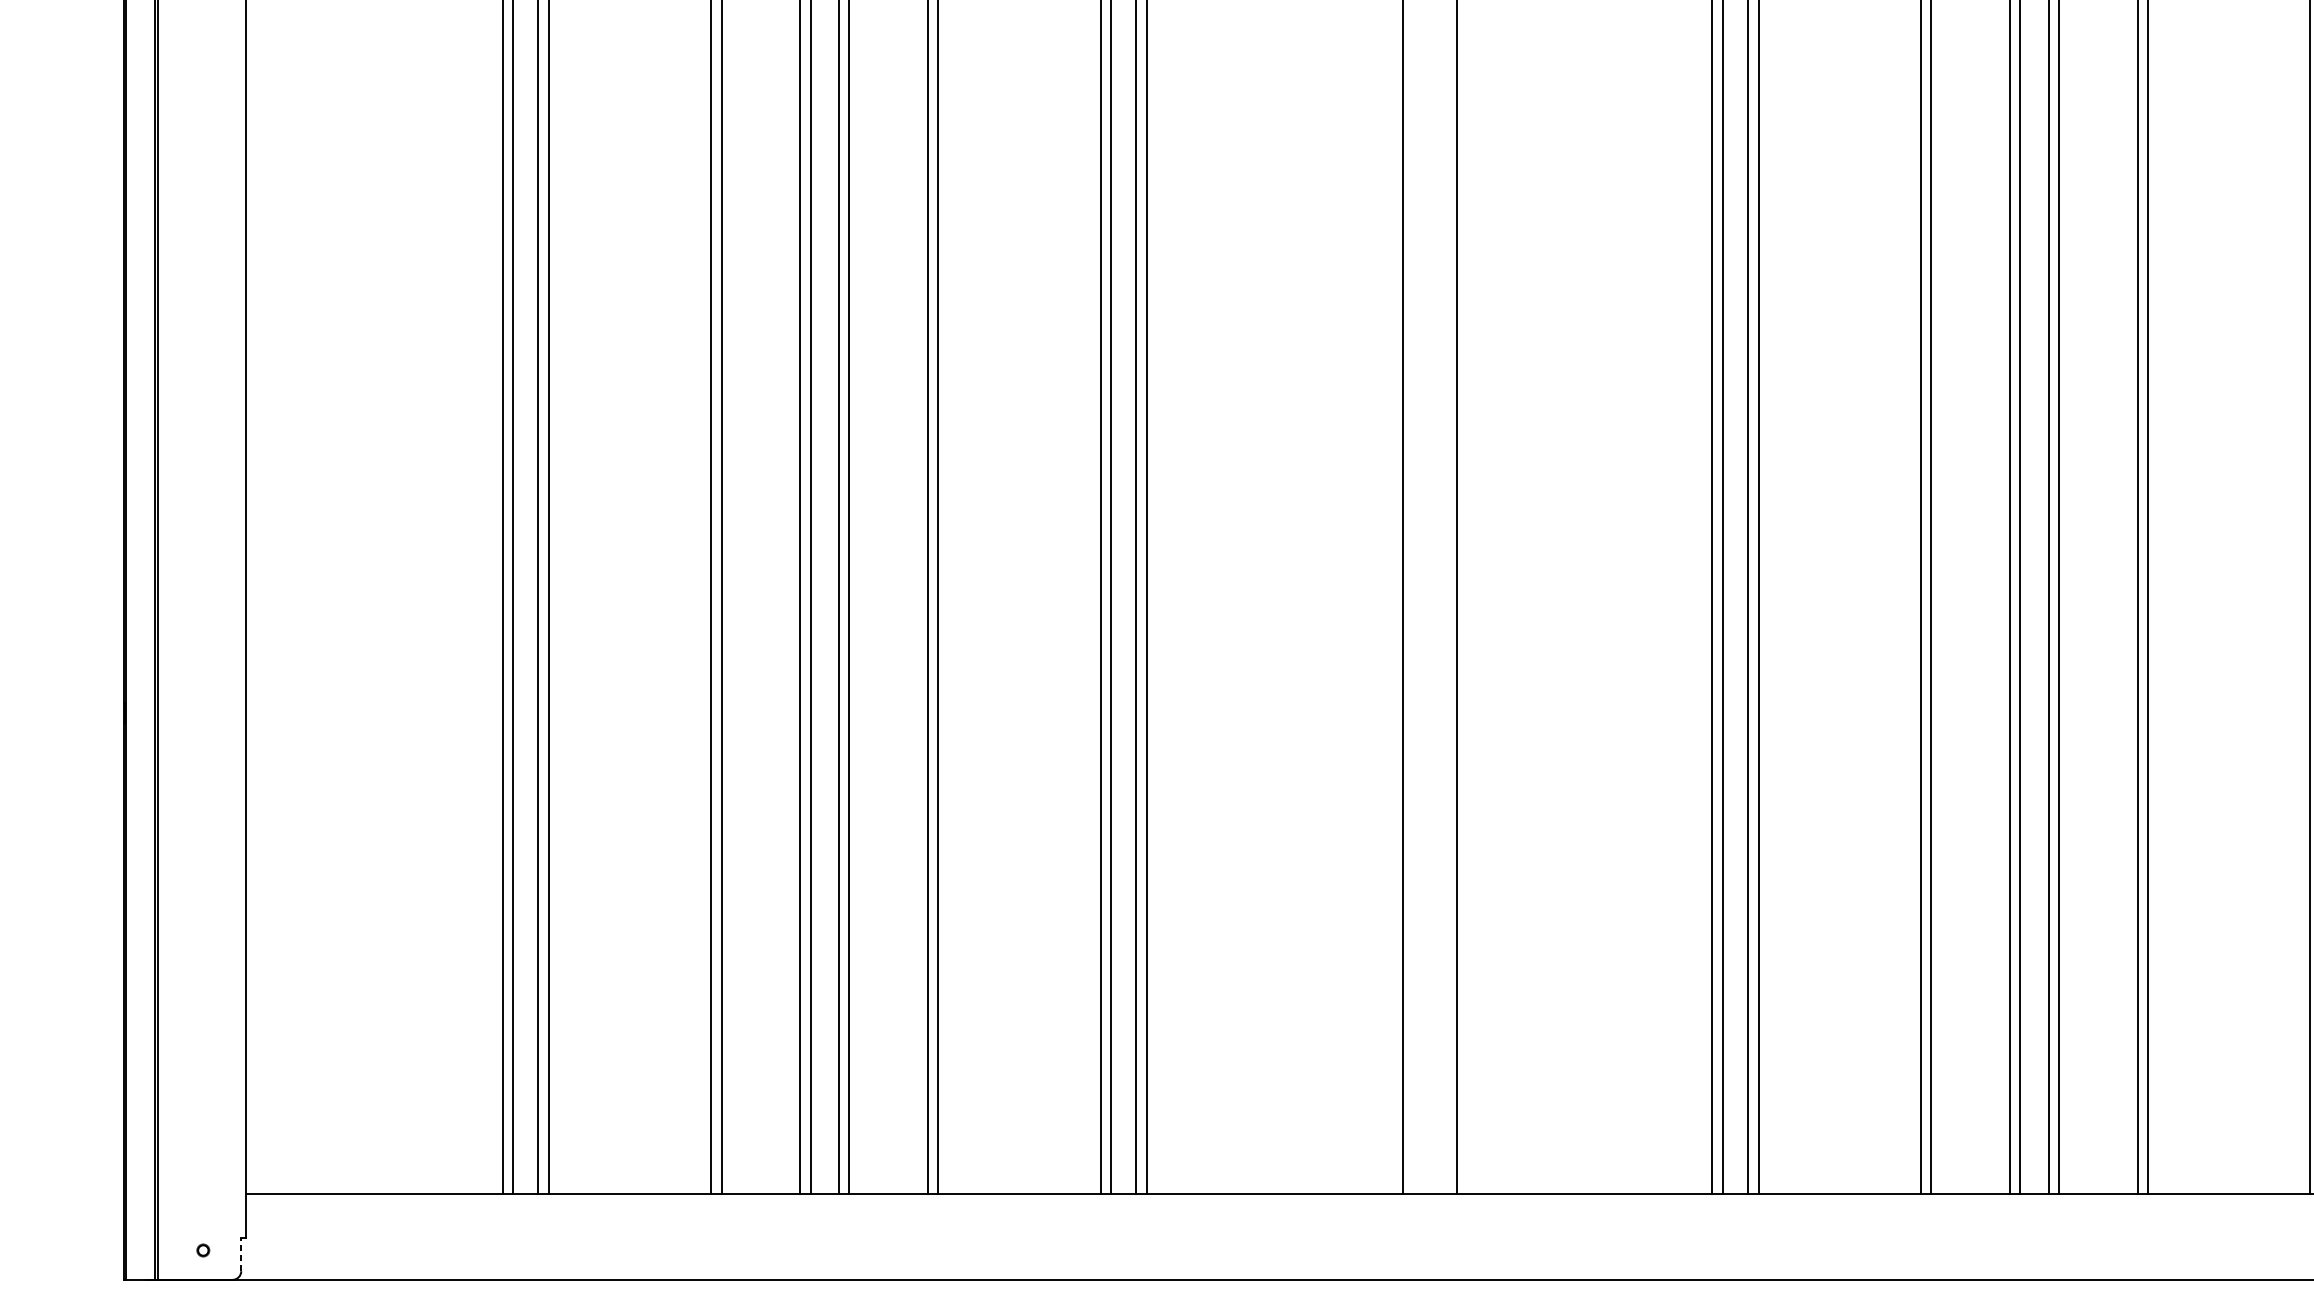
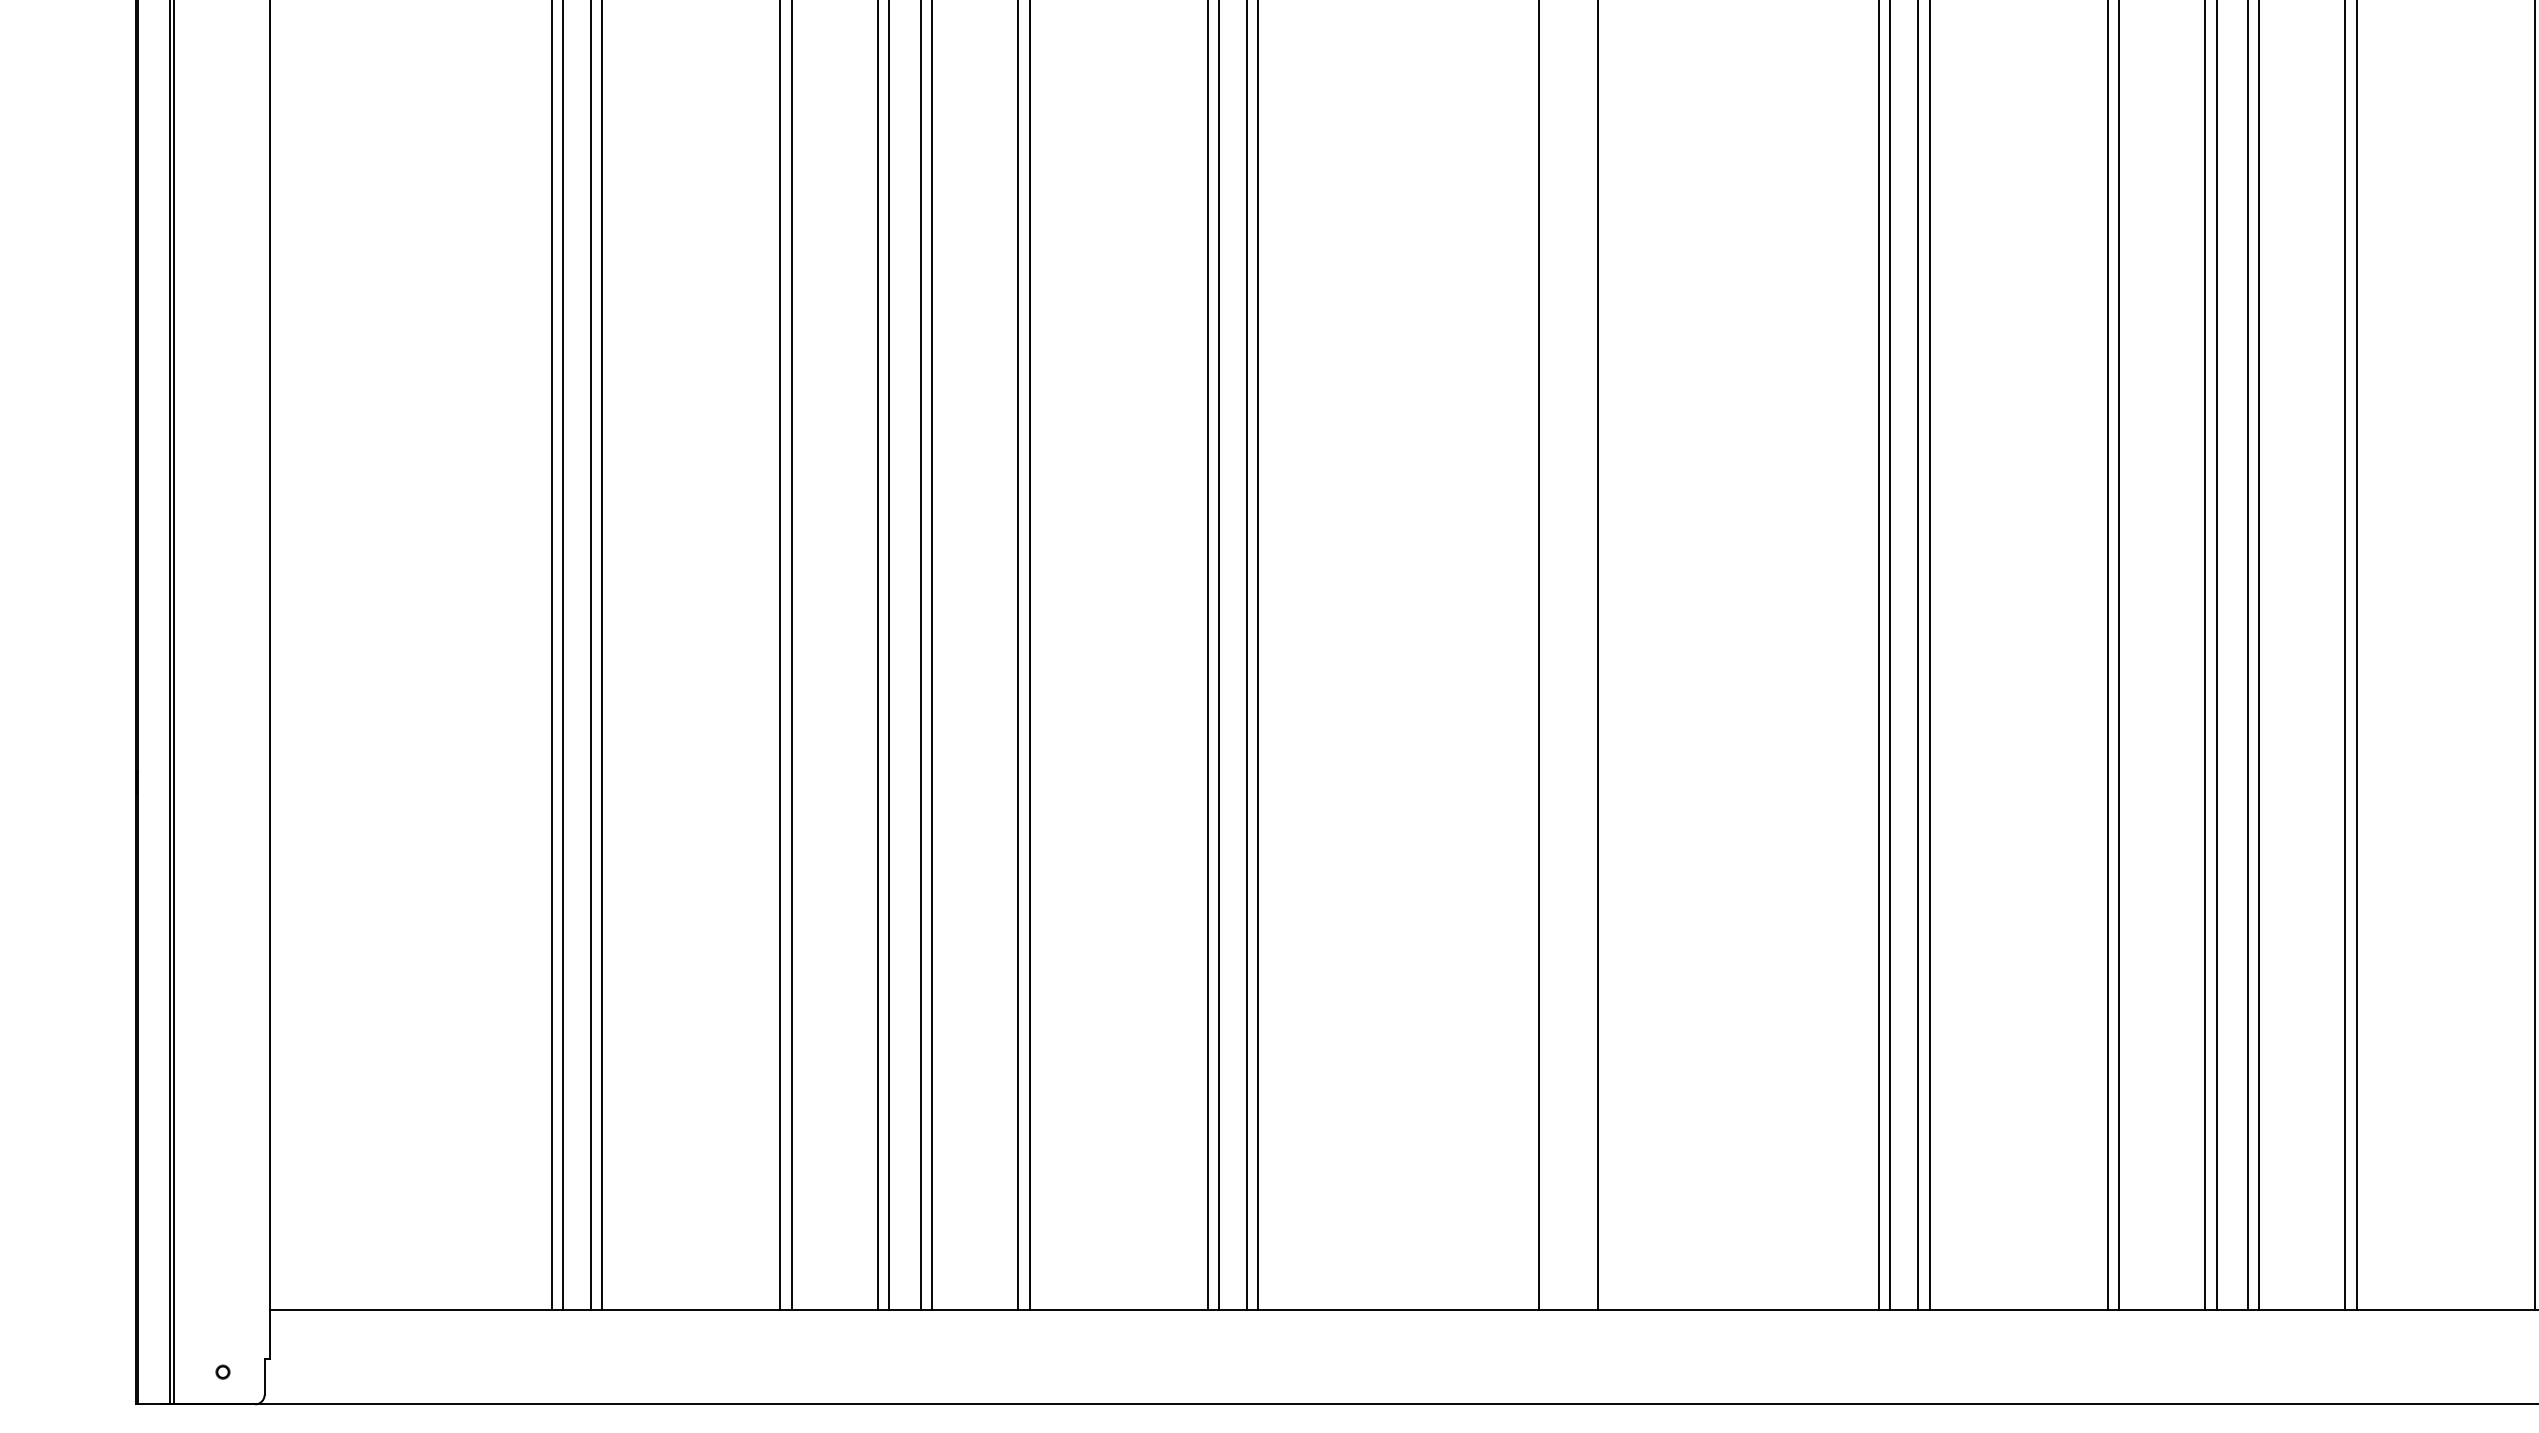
line: (241, 1254) -> (264, 1376), dashed -> solid

